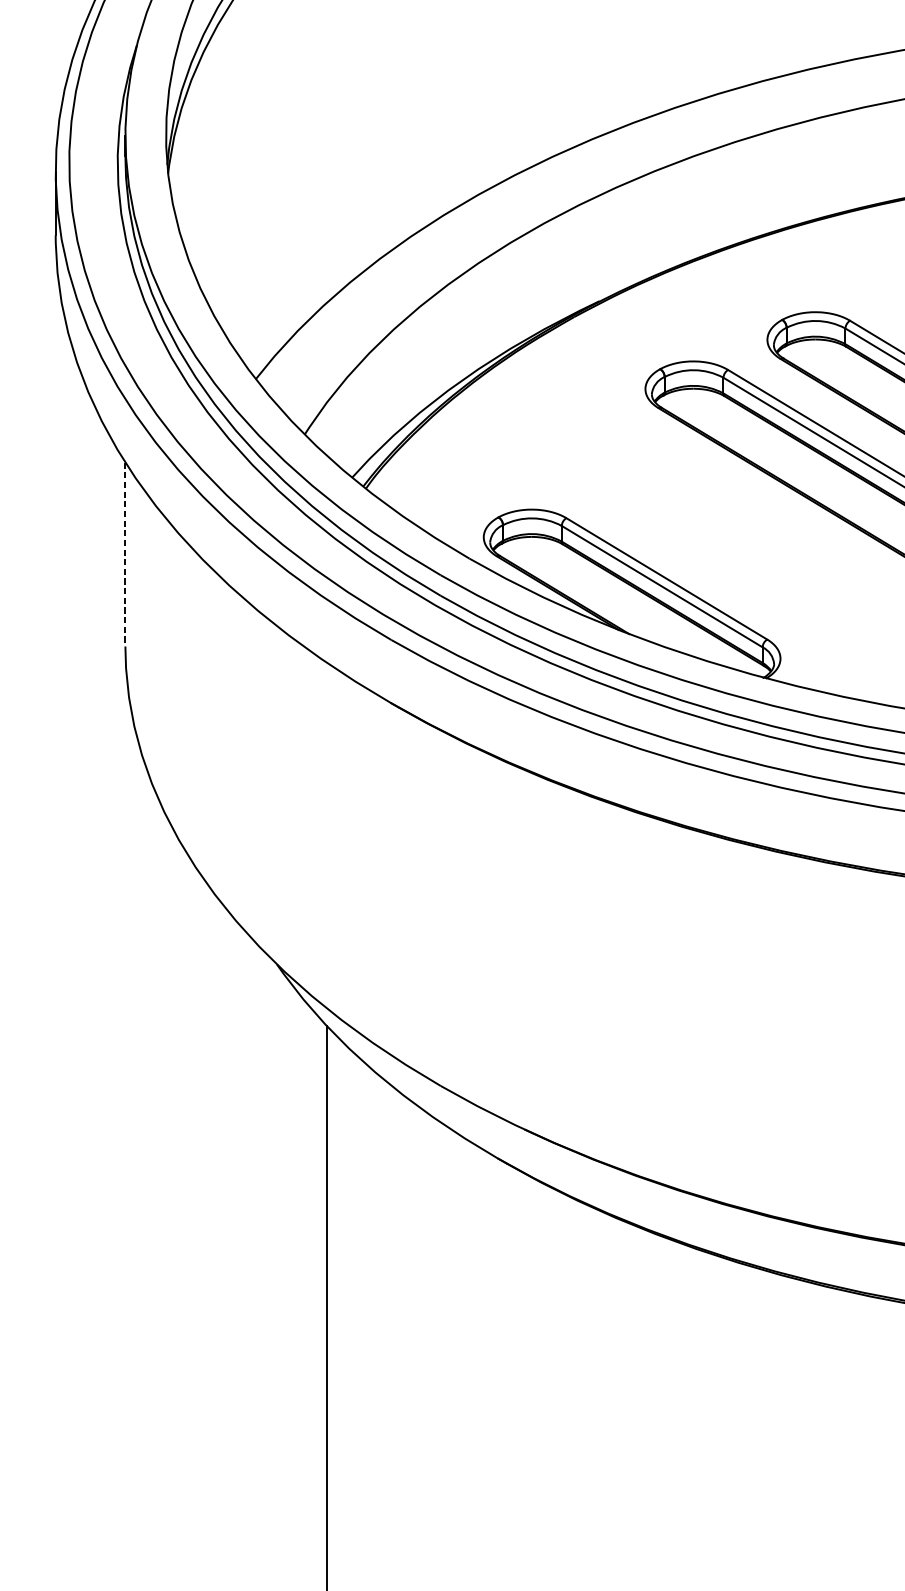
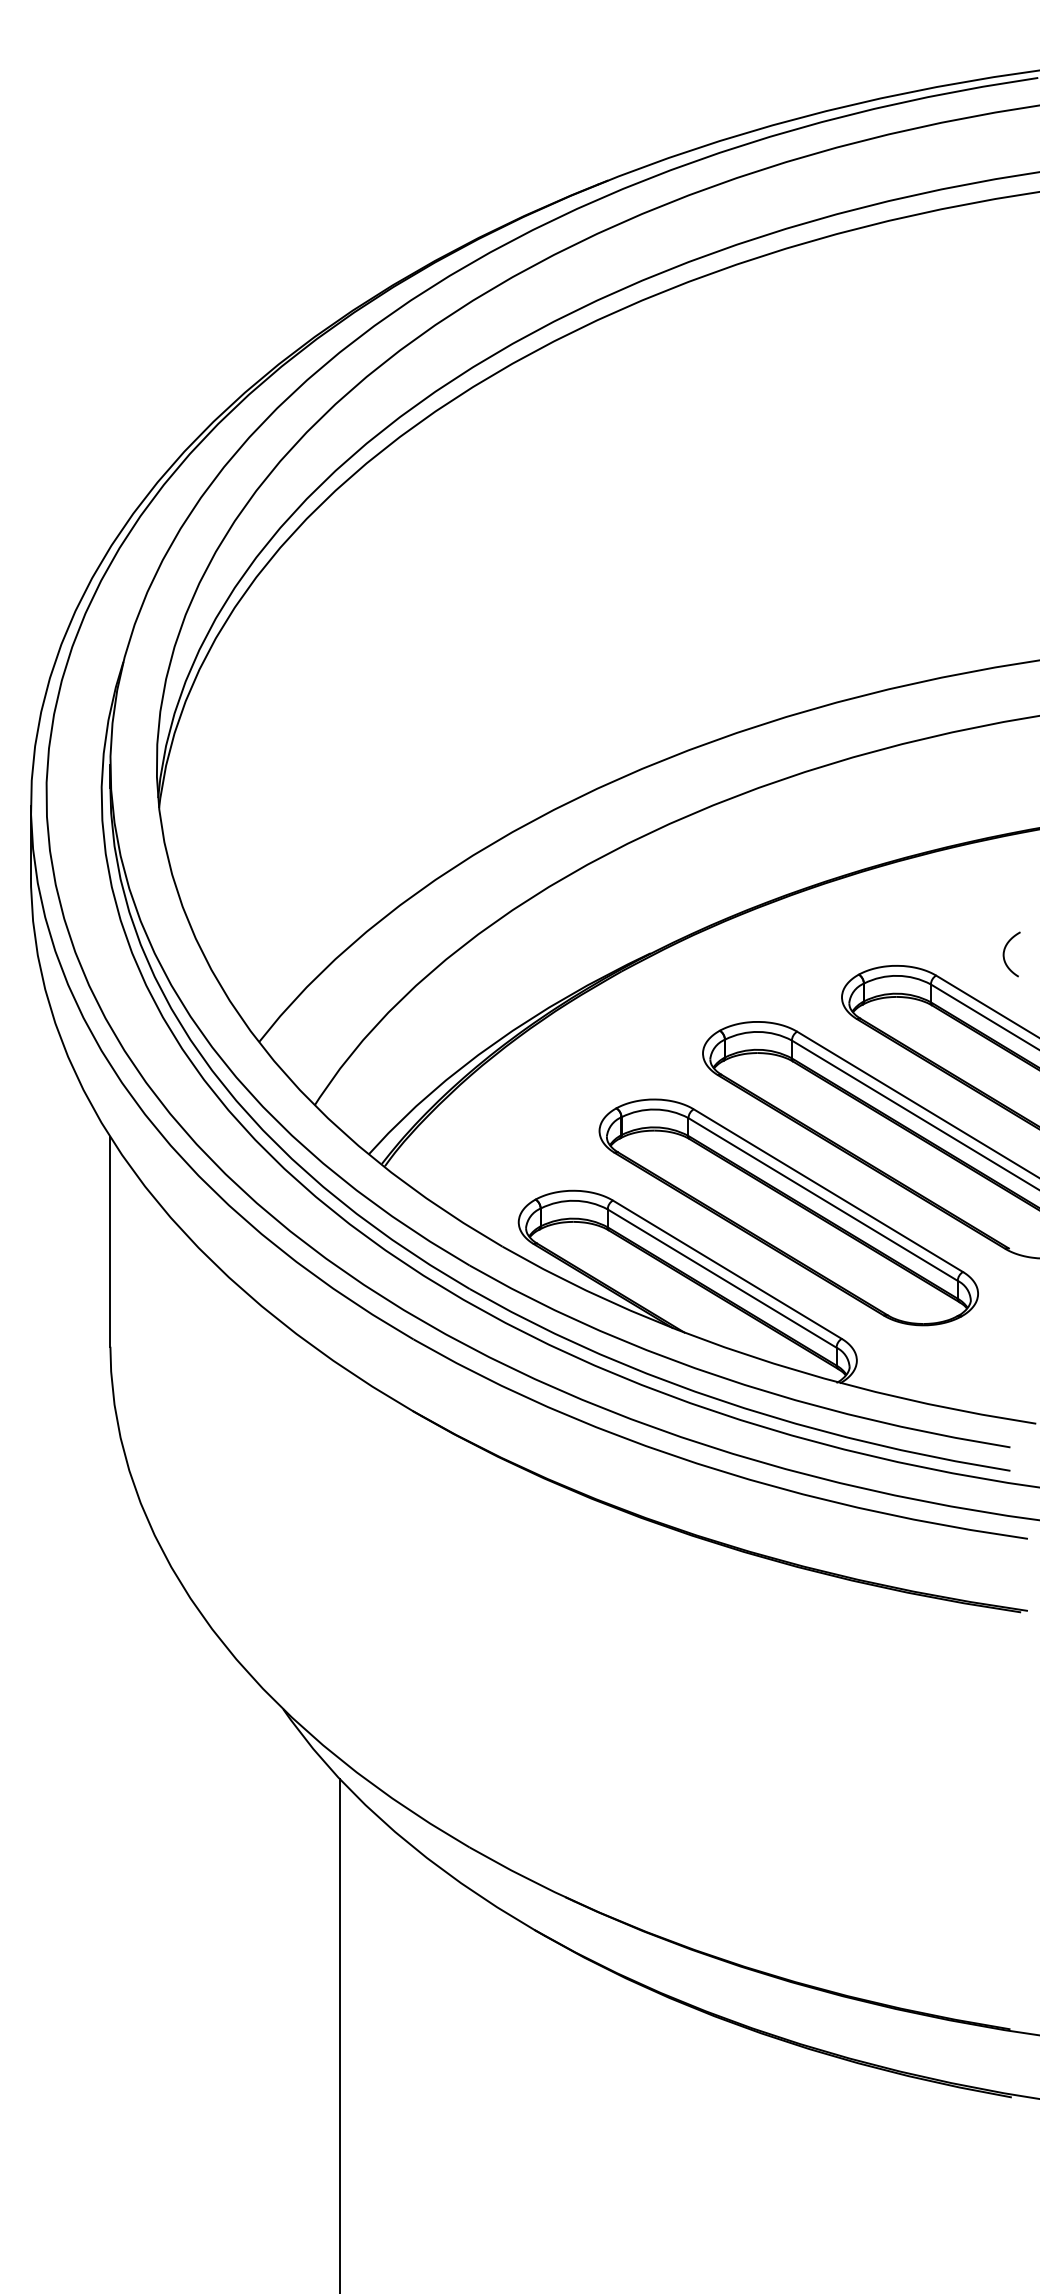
part: (720, 528) -> (788, 1212), added
line: (125, 554) -> (110, 1241), dashed -> solid

